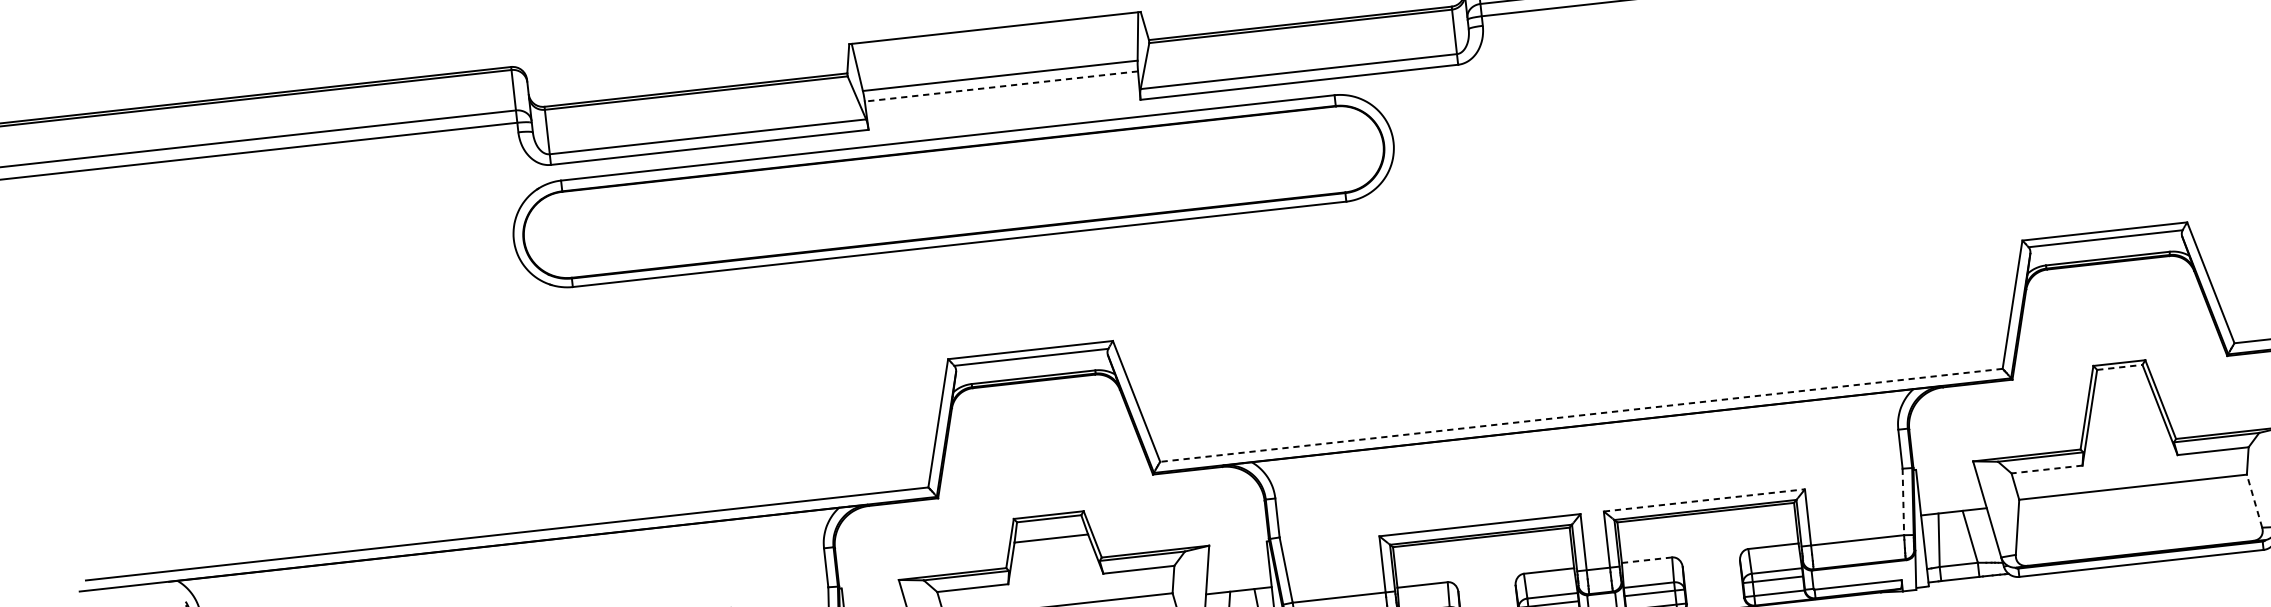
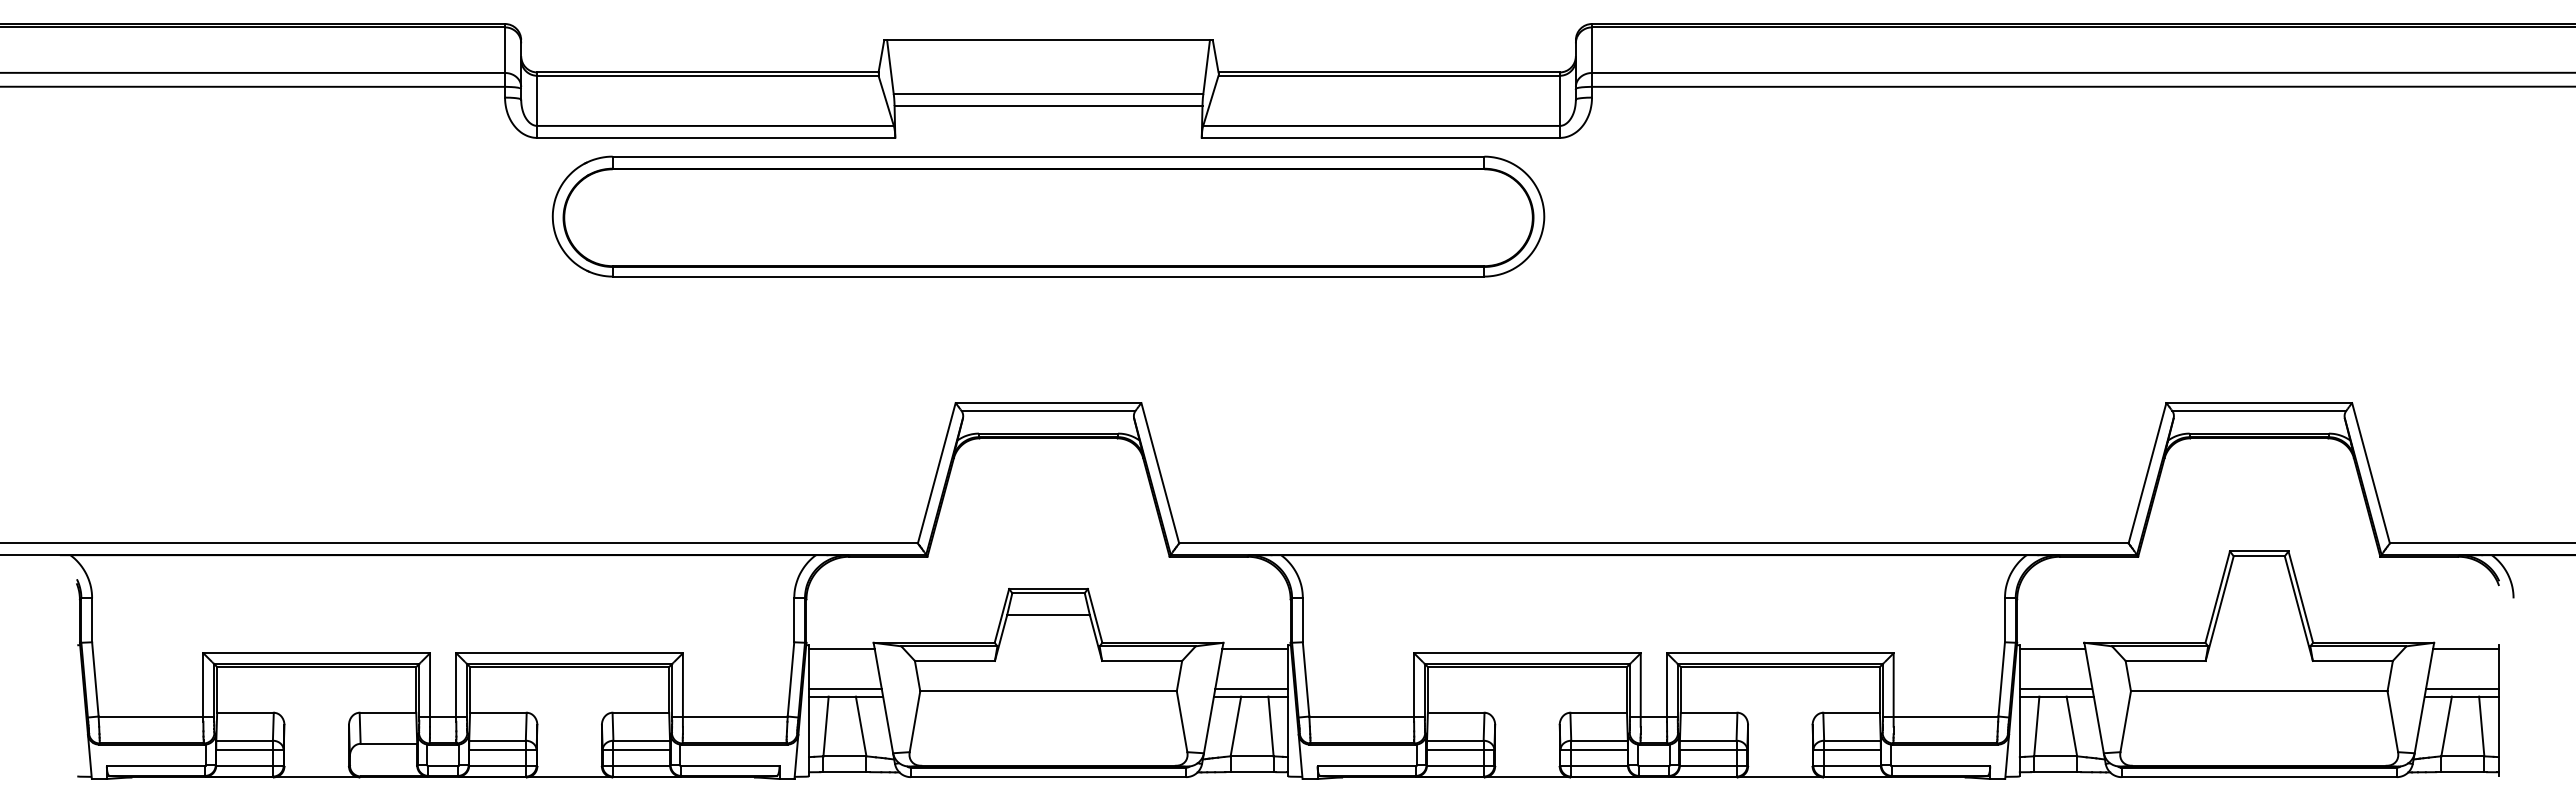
line: (1001, 86) -> (1048, 105), dashed -> solid
part: (953, 191) -> (1048, 216), moved
line: (2120, 367) -> (2259, 556), dashed -> solid
line: (1581, 415) -> (1653, 543), dashed -> solid
line: (1945, 469) -> (2052, 648), added
line: (2046, 469) -> (2165, 660), dashed -> solid
line: (1704, 500) -> (1780, 653), dashed -> solid
line: (2254, 500) -> (2392, 721), dashed -> solid
line: (1903, 502) -> (2001, 679), dashed -> solid
line: (1951, 504) -> (2055, 688), added
line: (1237, 547) -> (1254, 648), added
line: (1647, 559) -> (1709, 712), dashed -> solid
line: (1238, 583) -> (1251, 688), added
line: (870, 588) -> (841, 648), added

